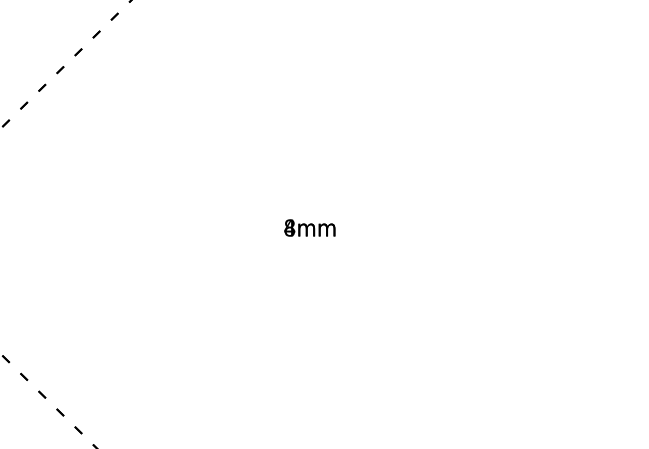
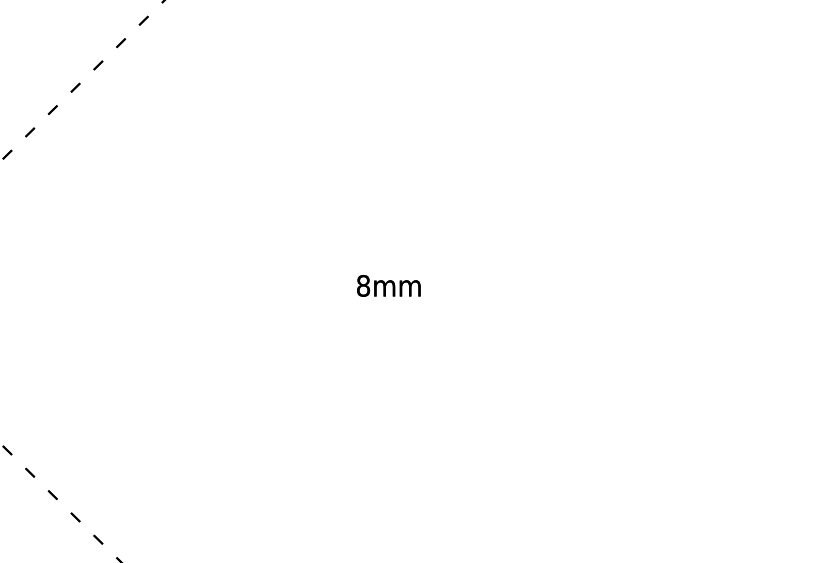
text: (289, 227) -> (363, 285), 4mm -> 8mm

